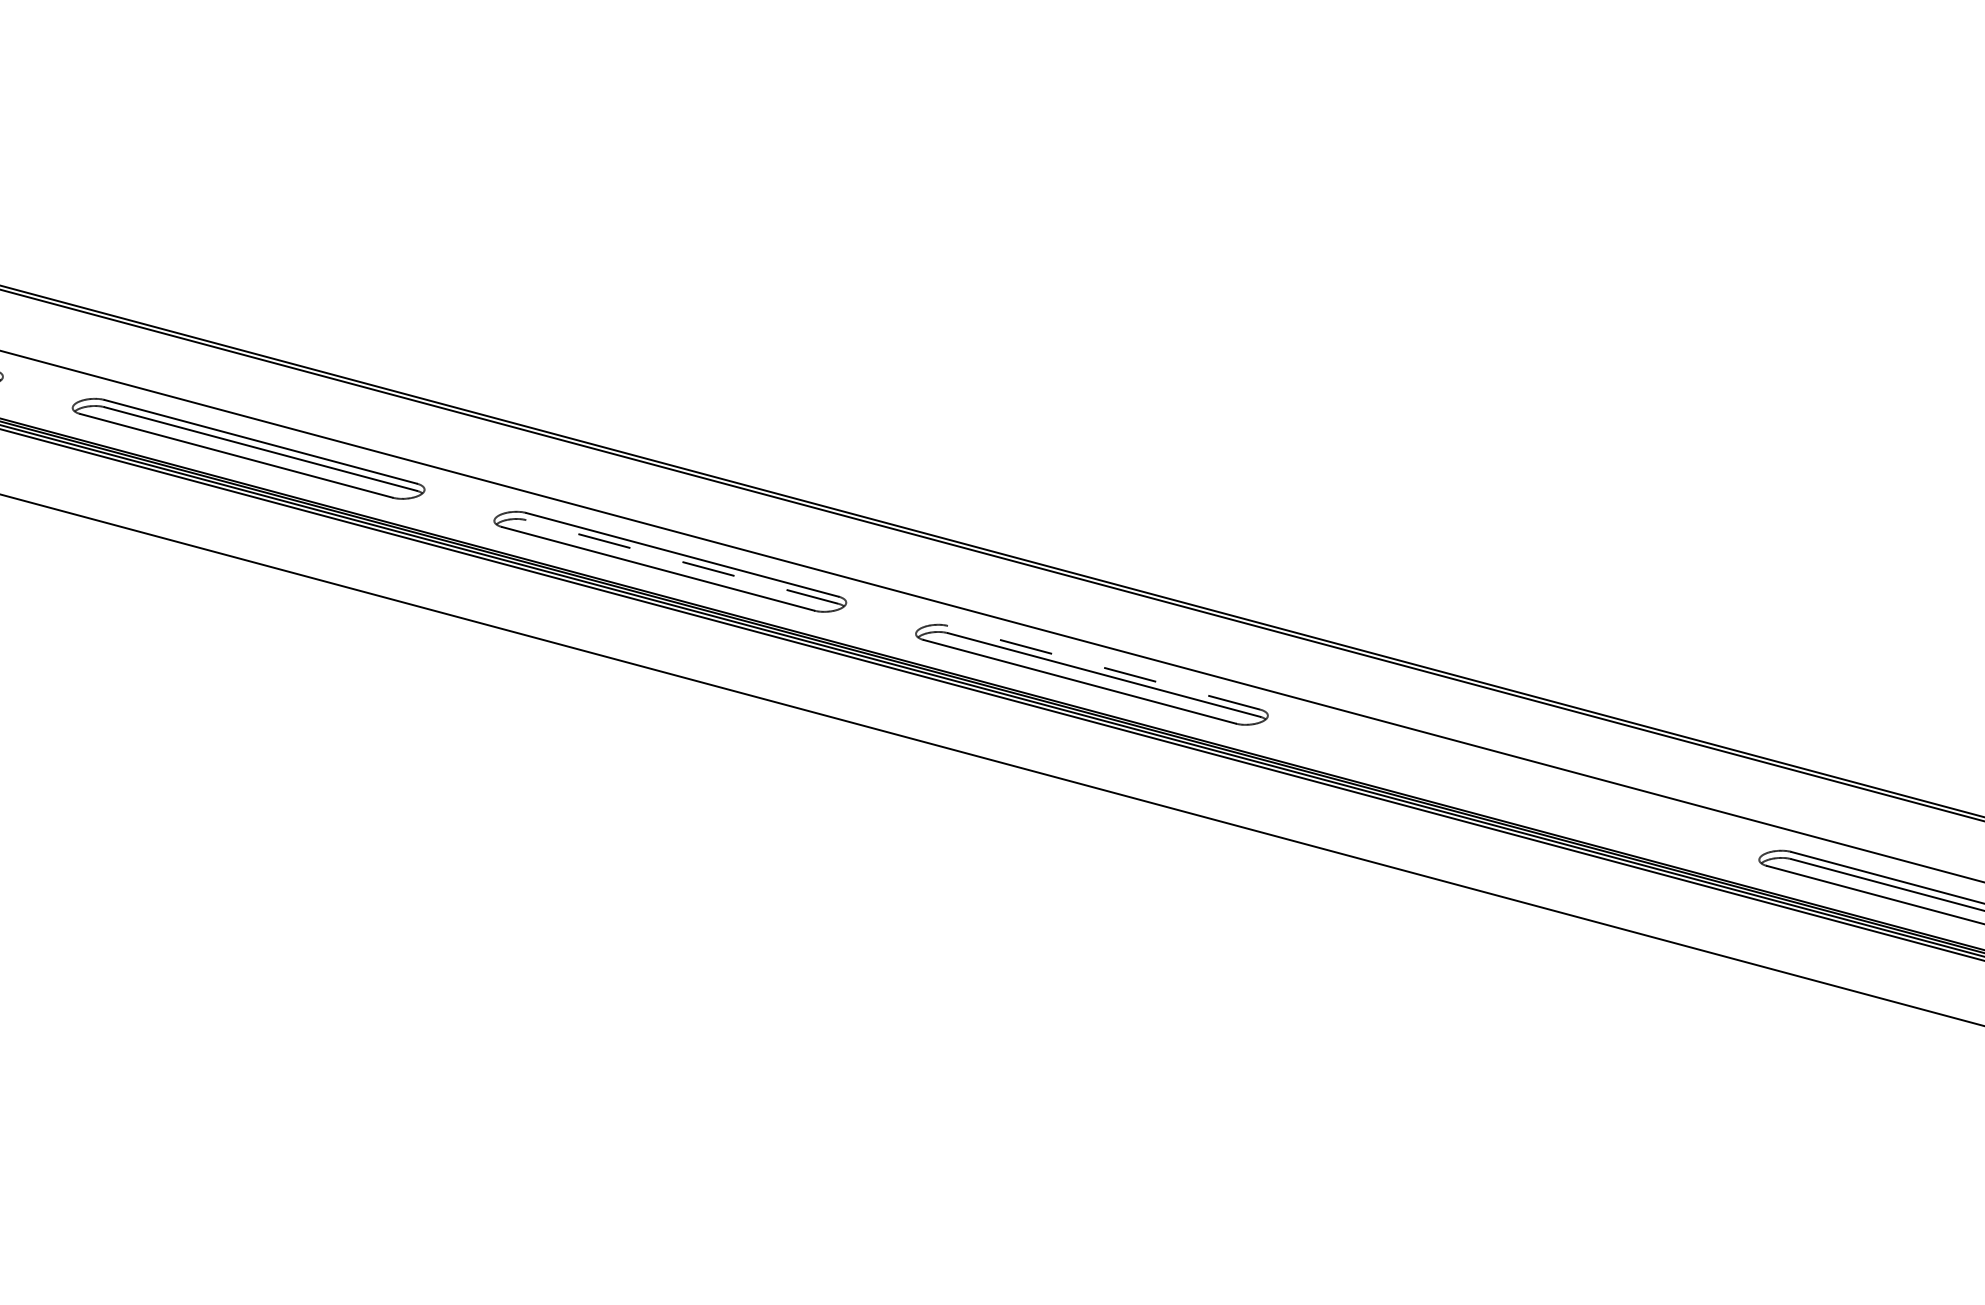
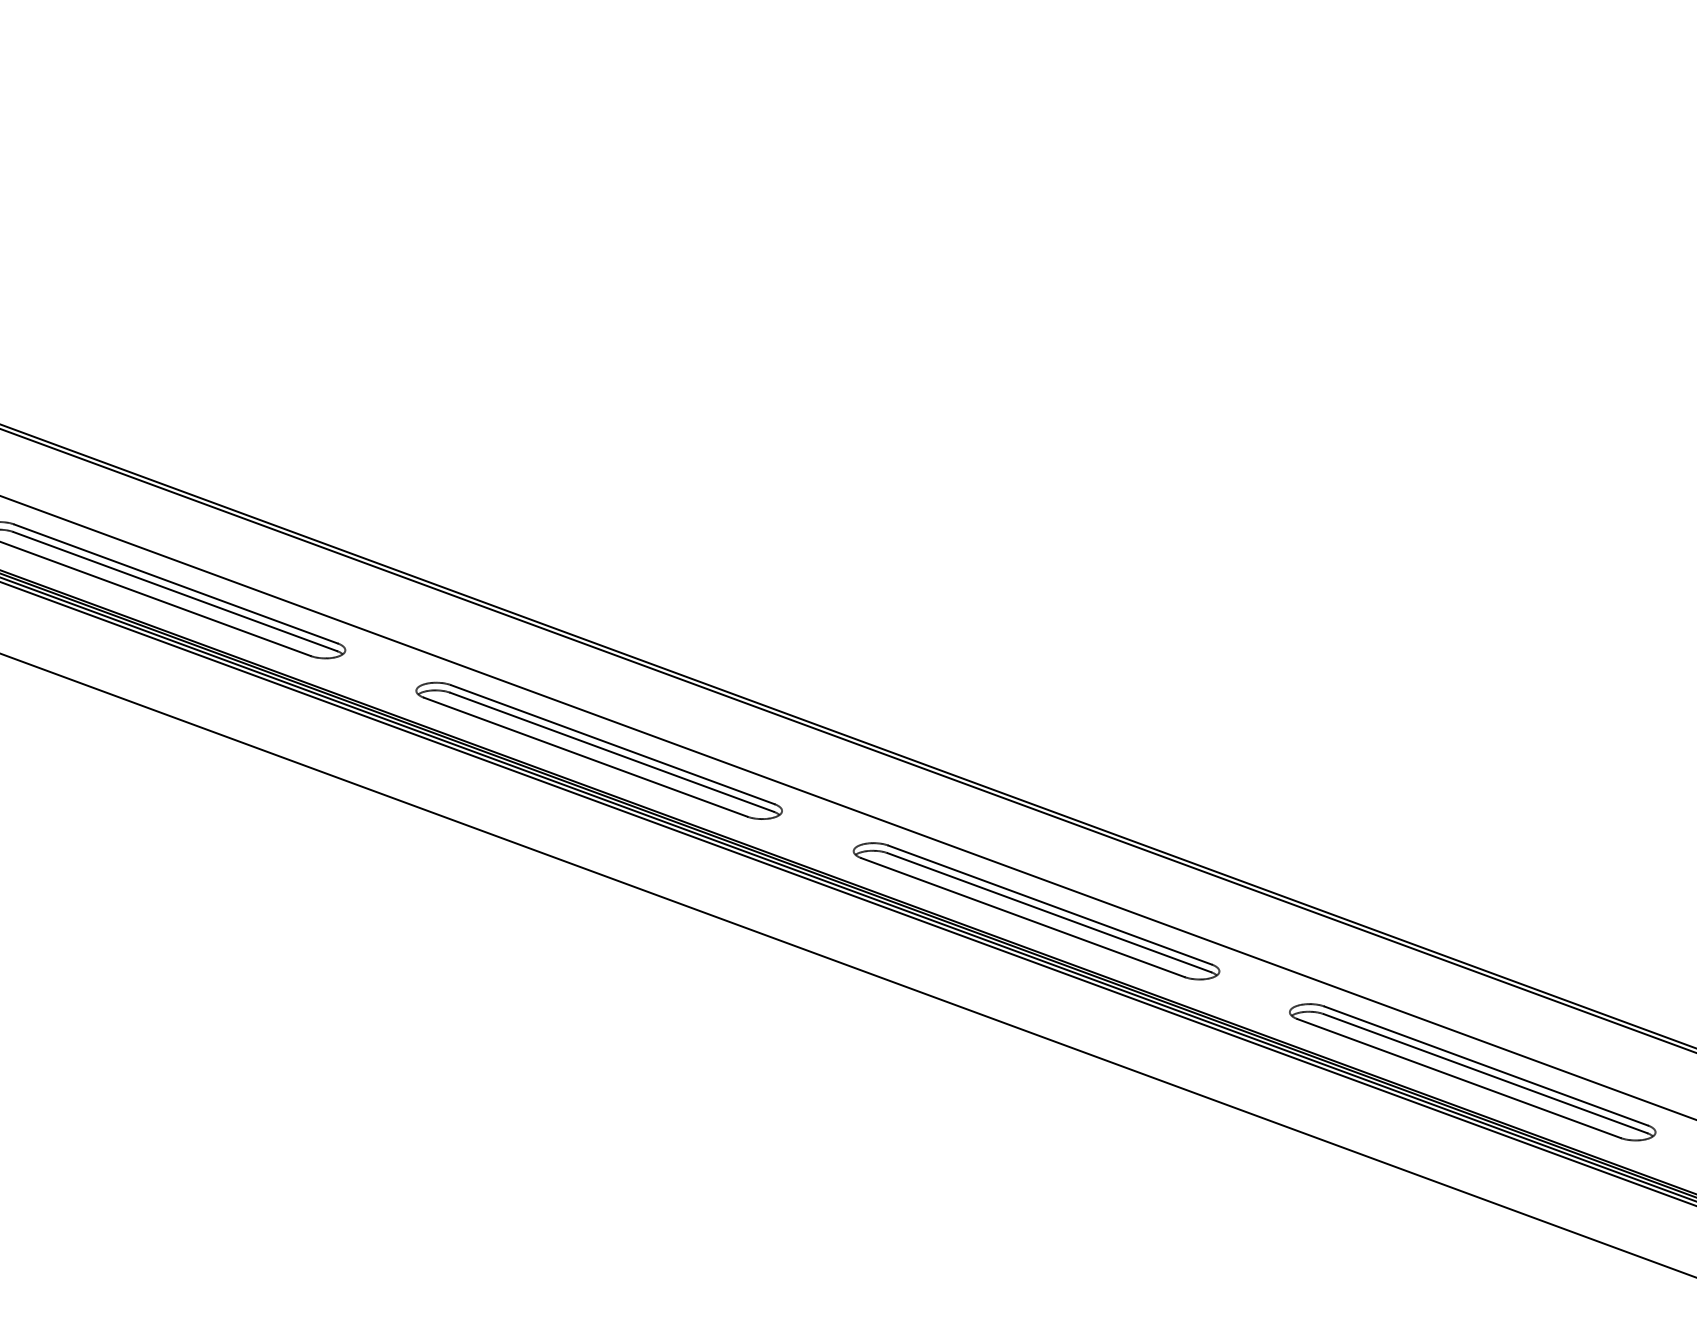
line: (682, 562) -> (175, 592), dashed -> solid
line: (1104, 667) -> (613, 744), dashed -> solid
part: (1513, 787) -> (1035, 911), added

